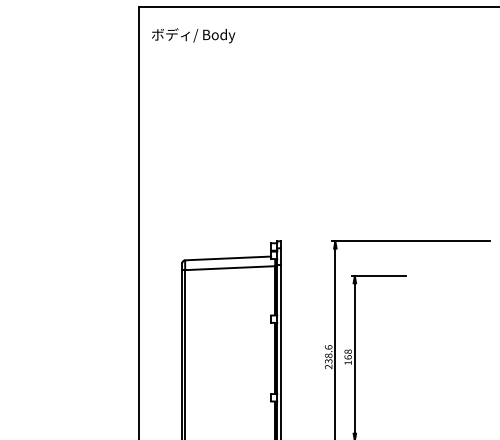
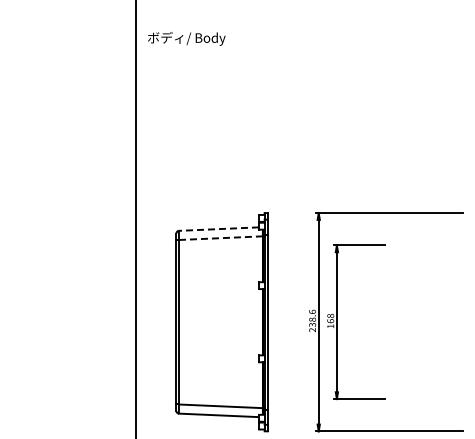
text: (193, 35) -> (186, 38), moved
line: (227, 258) -> (218, 229), solid -> dashed
line: (229, 268) -> (220, 238), solid -> dashed

